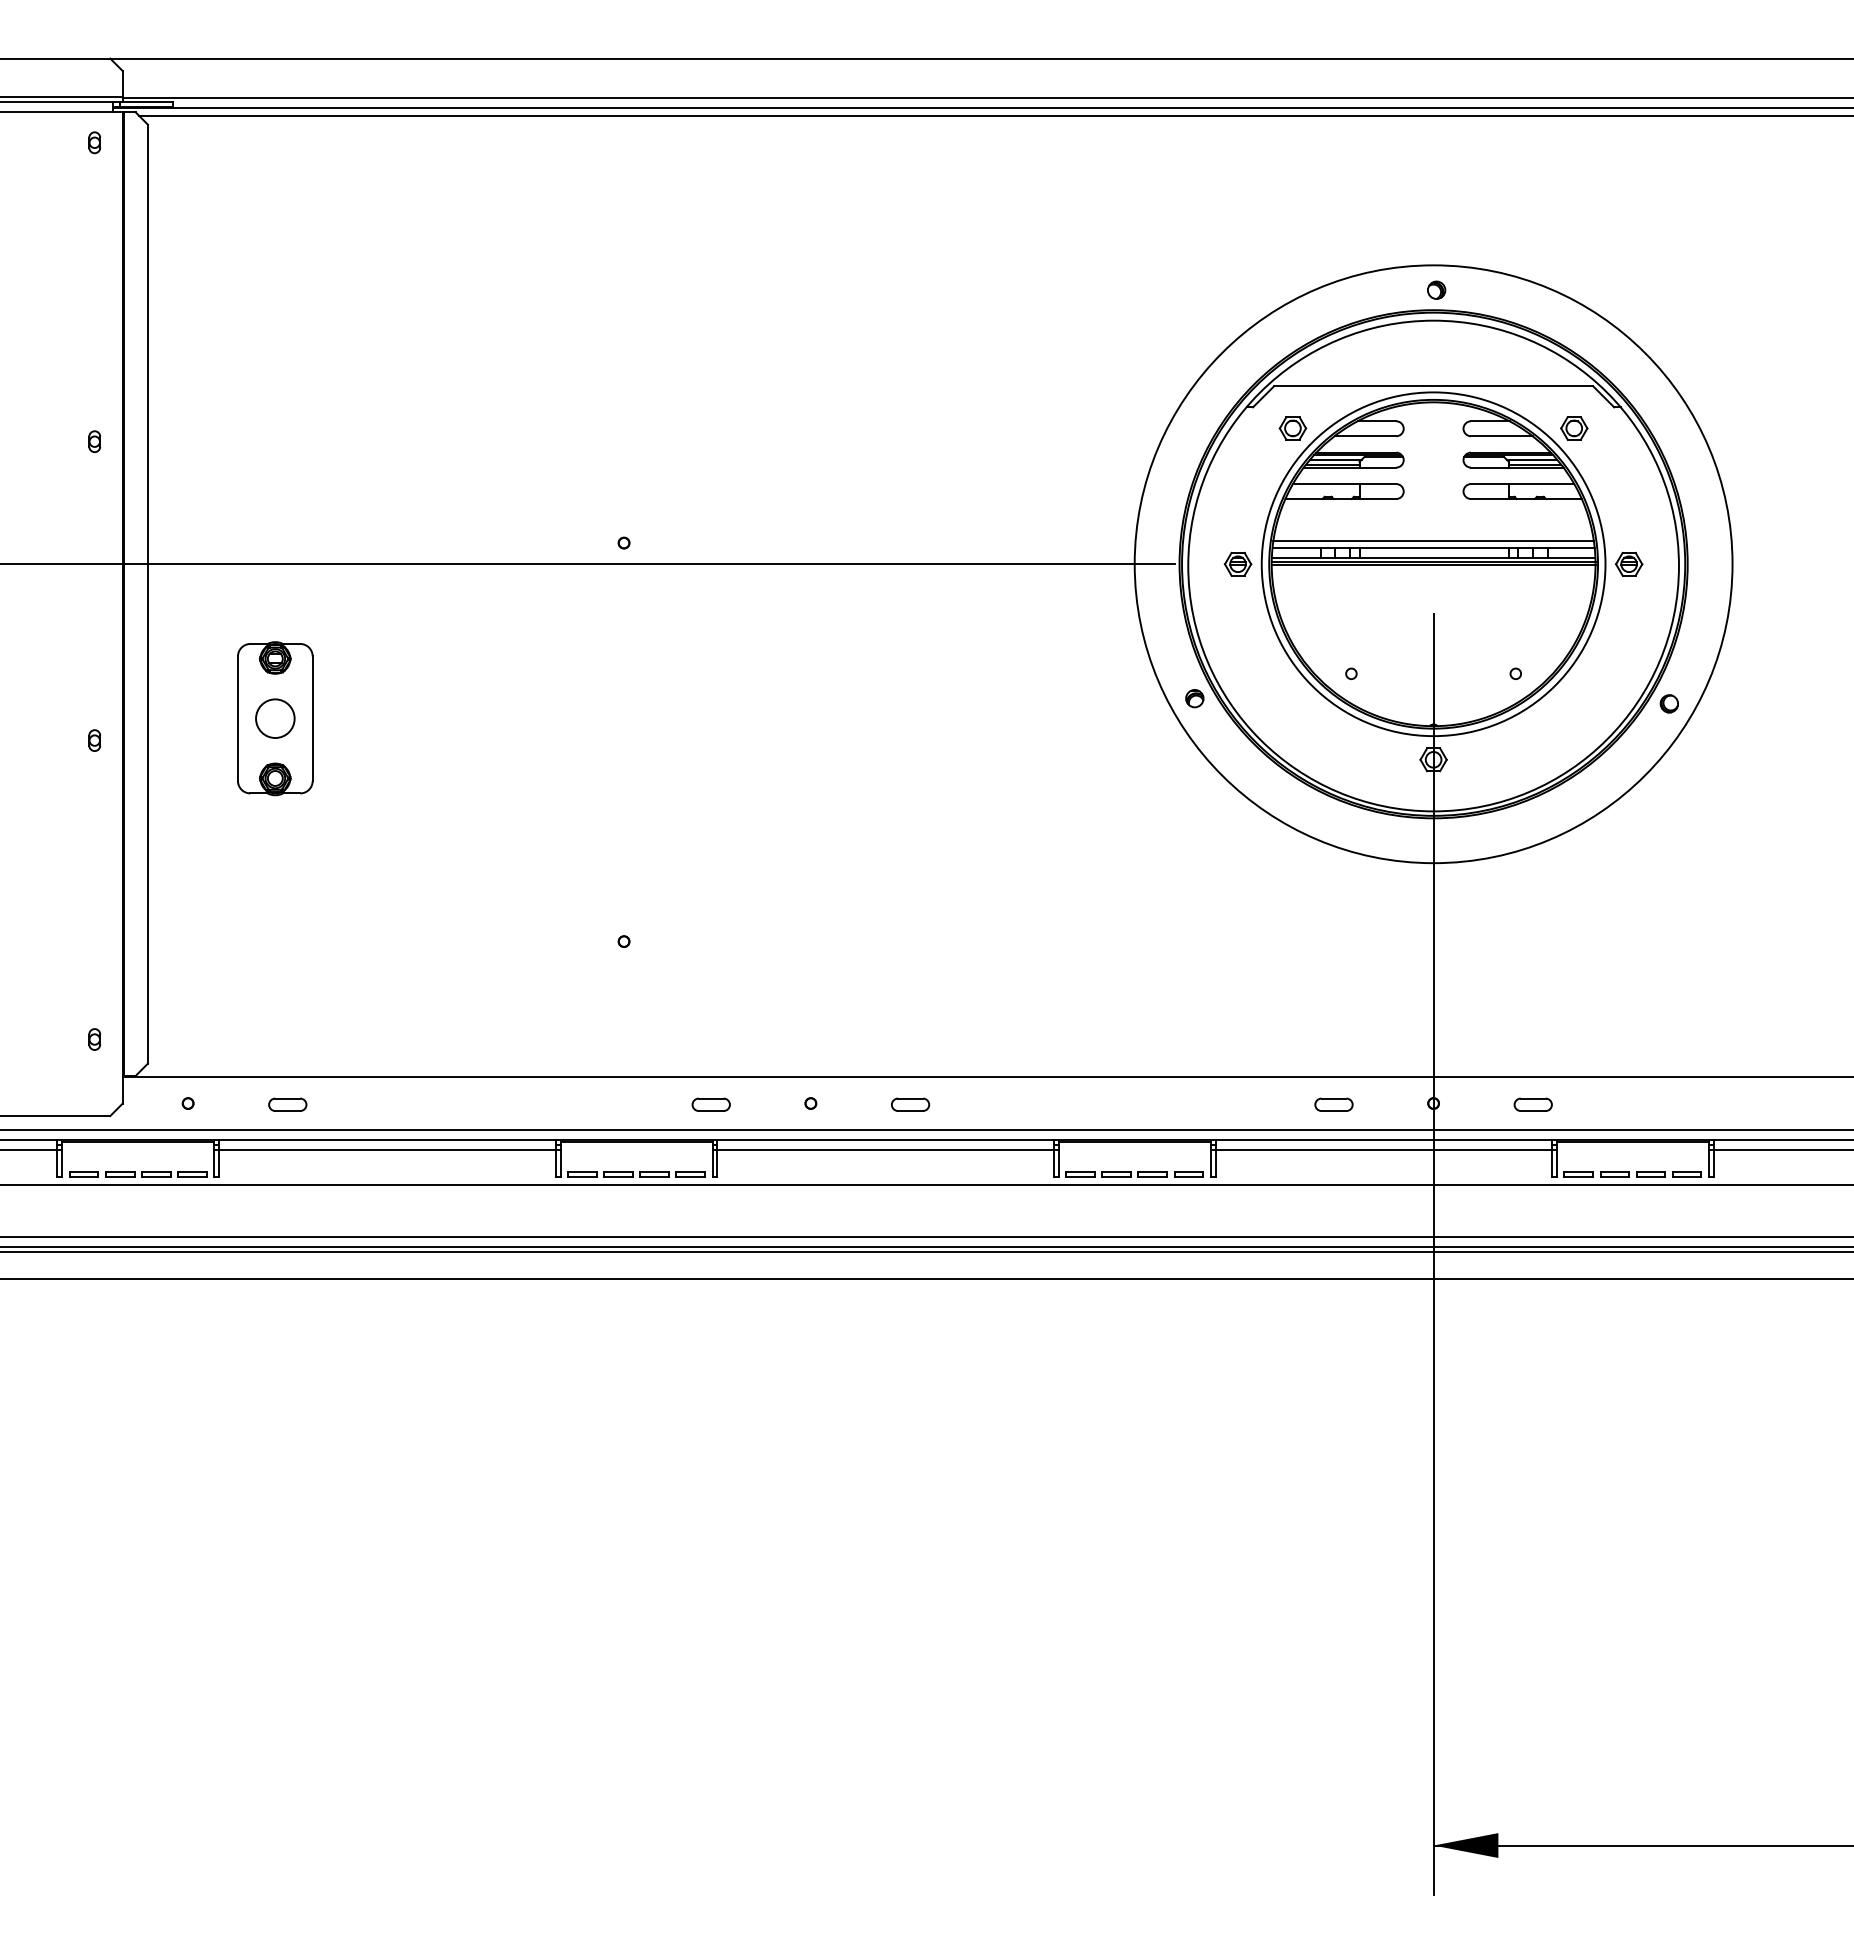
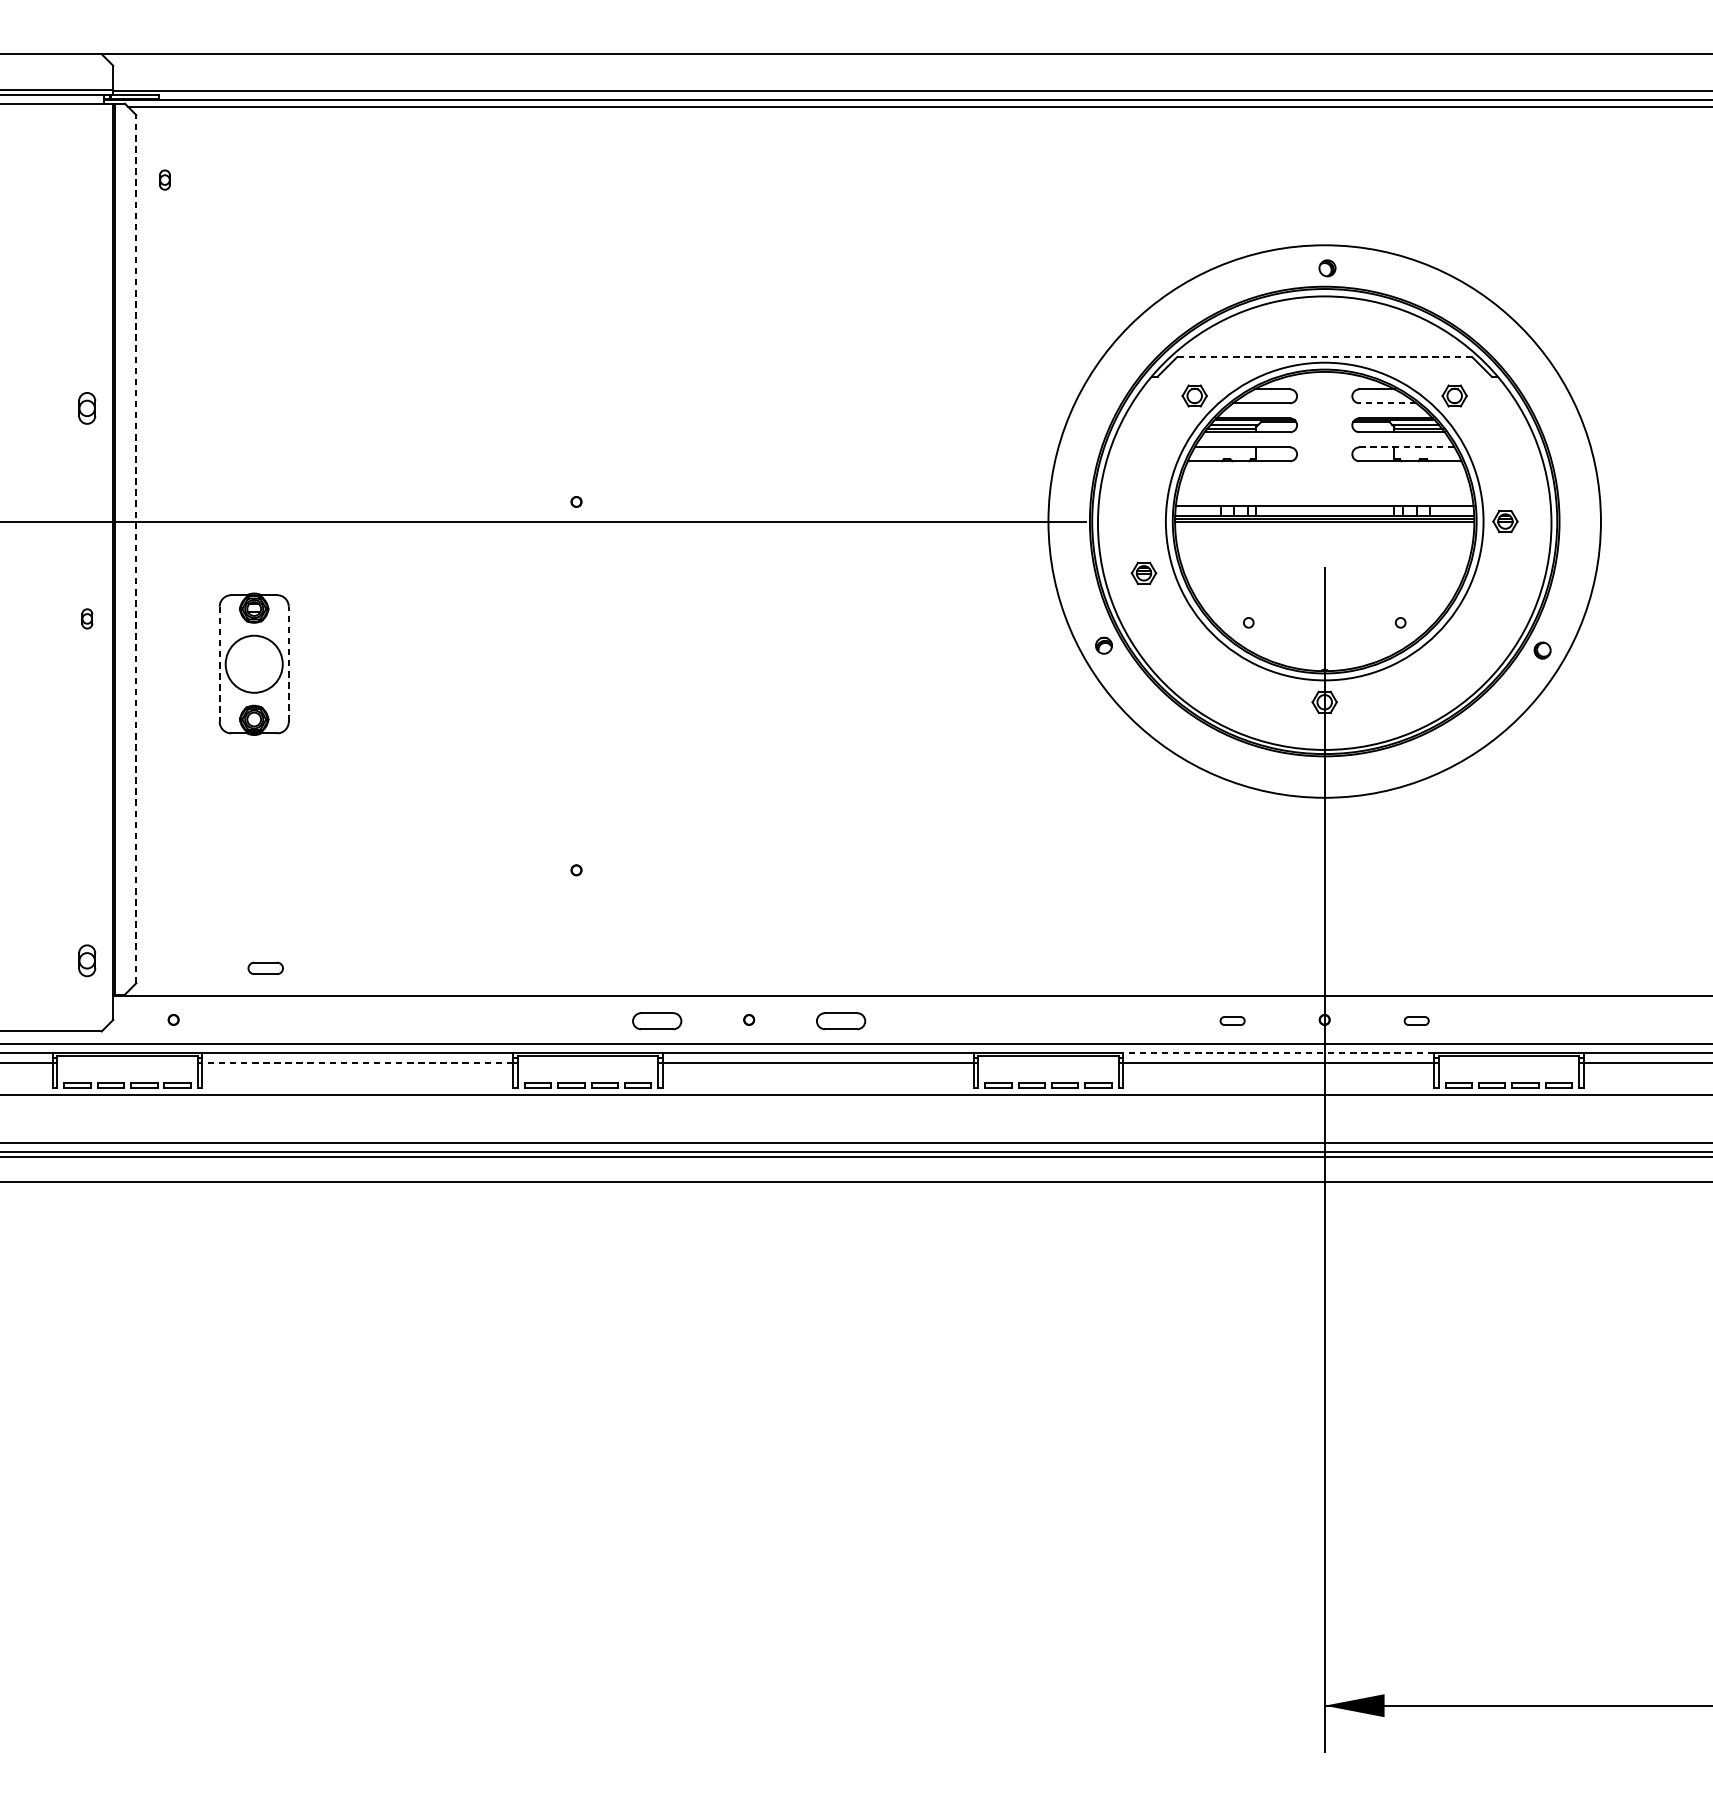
part: (94, 142) -> (164, 179), moved
line: (1433, 386) -> (1324, 357), solid -> dashed
line: (1501, 436) -> (1387, 403), solid -> dashed
part: (94, 441) -> (87, 408), size x1.6
line: (1522, 484) -> (1406, 447), solid -> dashed
line: (1433, 540) -> (1324, 499), removed
part: (1237, 563) -> (1143, 572), moved
line: (147, 594) -> (136, 549), solid -> dashed
circle: (275, 718) -> (254, 664), size x1.6
line: (312, 718) -> (288, 664), solid -> dashed
line: (237, 719) -> (219, 665), solid -> dashed
part: (94, 740) -> (87, 618), moved
part: (94, 1039) -> (87, 960), size x1.6
part: (287, 1104) -> (265, 968), moved
part: (710, 1104) -> (656, 1020), size x1.4
part: (910, 1104) -> (841, 1020), size x1.4
part: (1333, 1104) -> (1232, 1020), size x0.7
part: (1532, 1104) -> (1416, 1020), size x0.7
line: (1383, 1139) -> (1278, 1053), solid -> dashed
line: (386, 1149) -> (356, 1062), solid -> dashed

